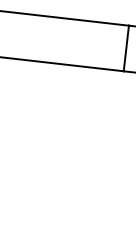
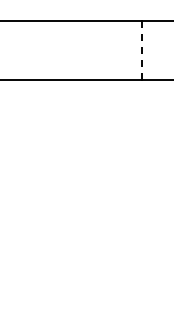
line: (126, 48) -> (142, 50), solid -> dashed

